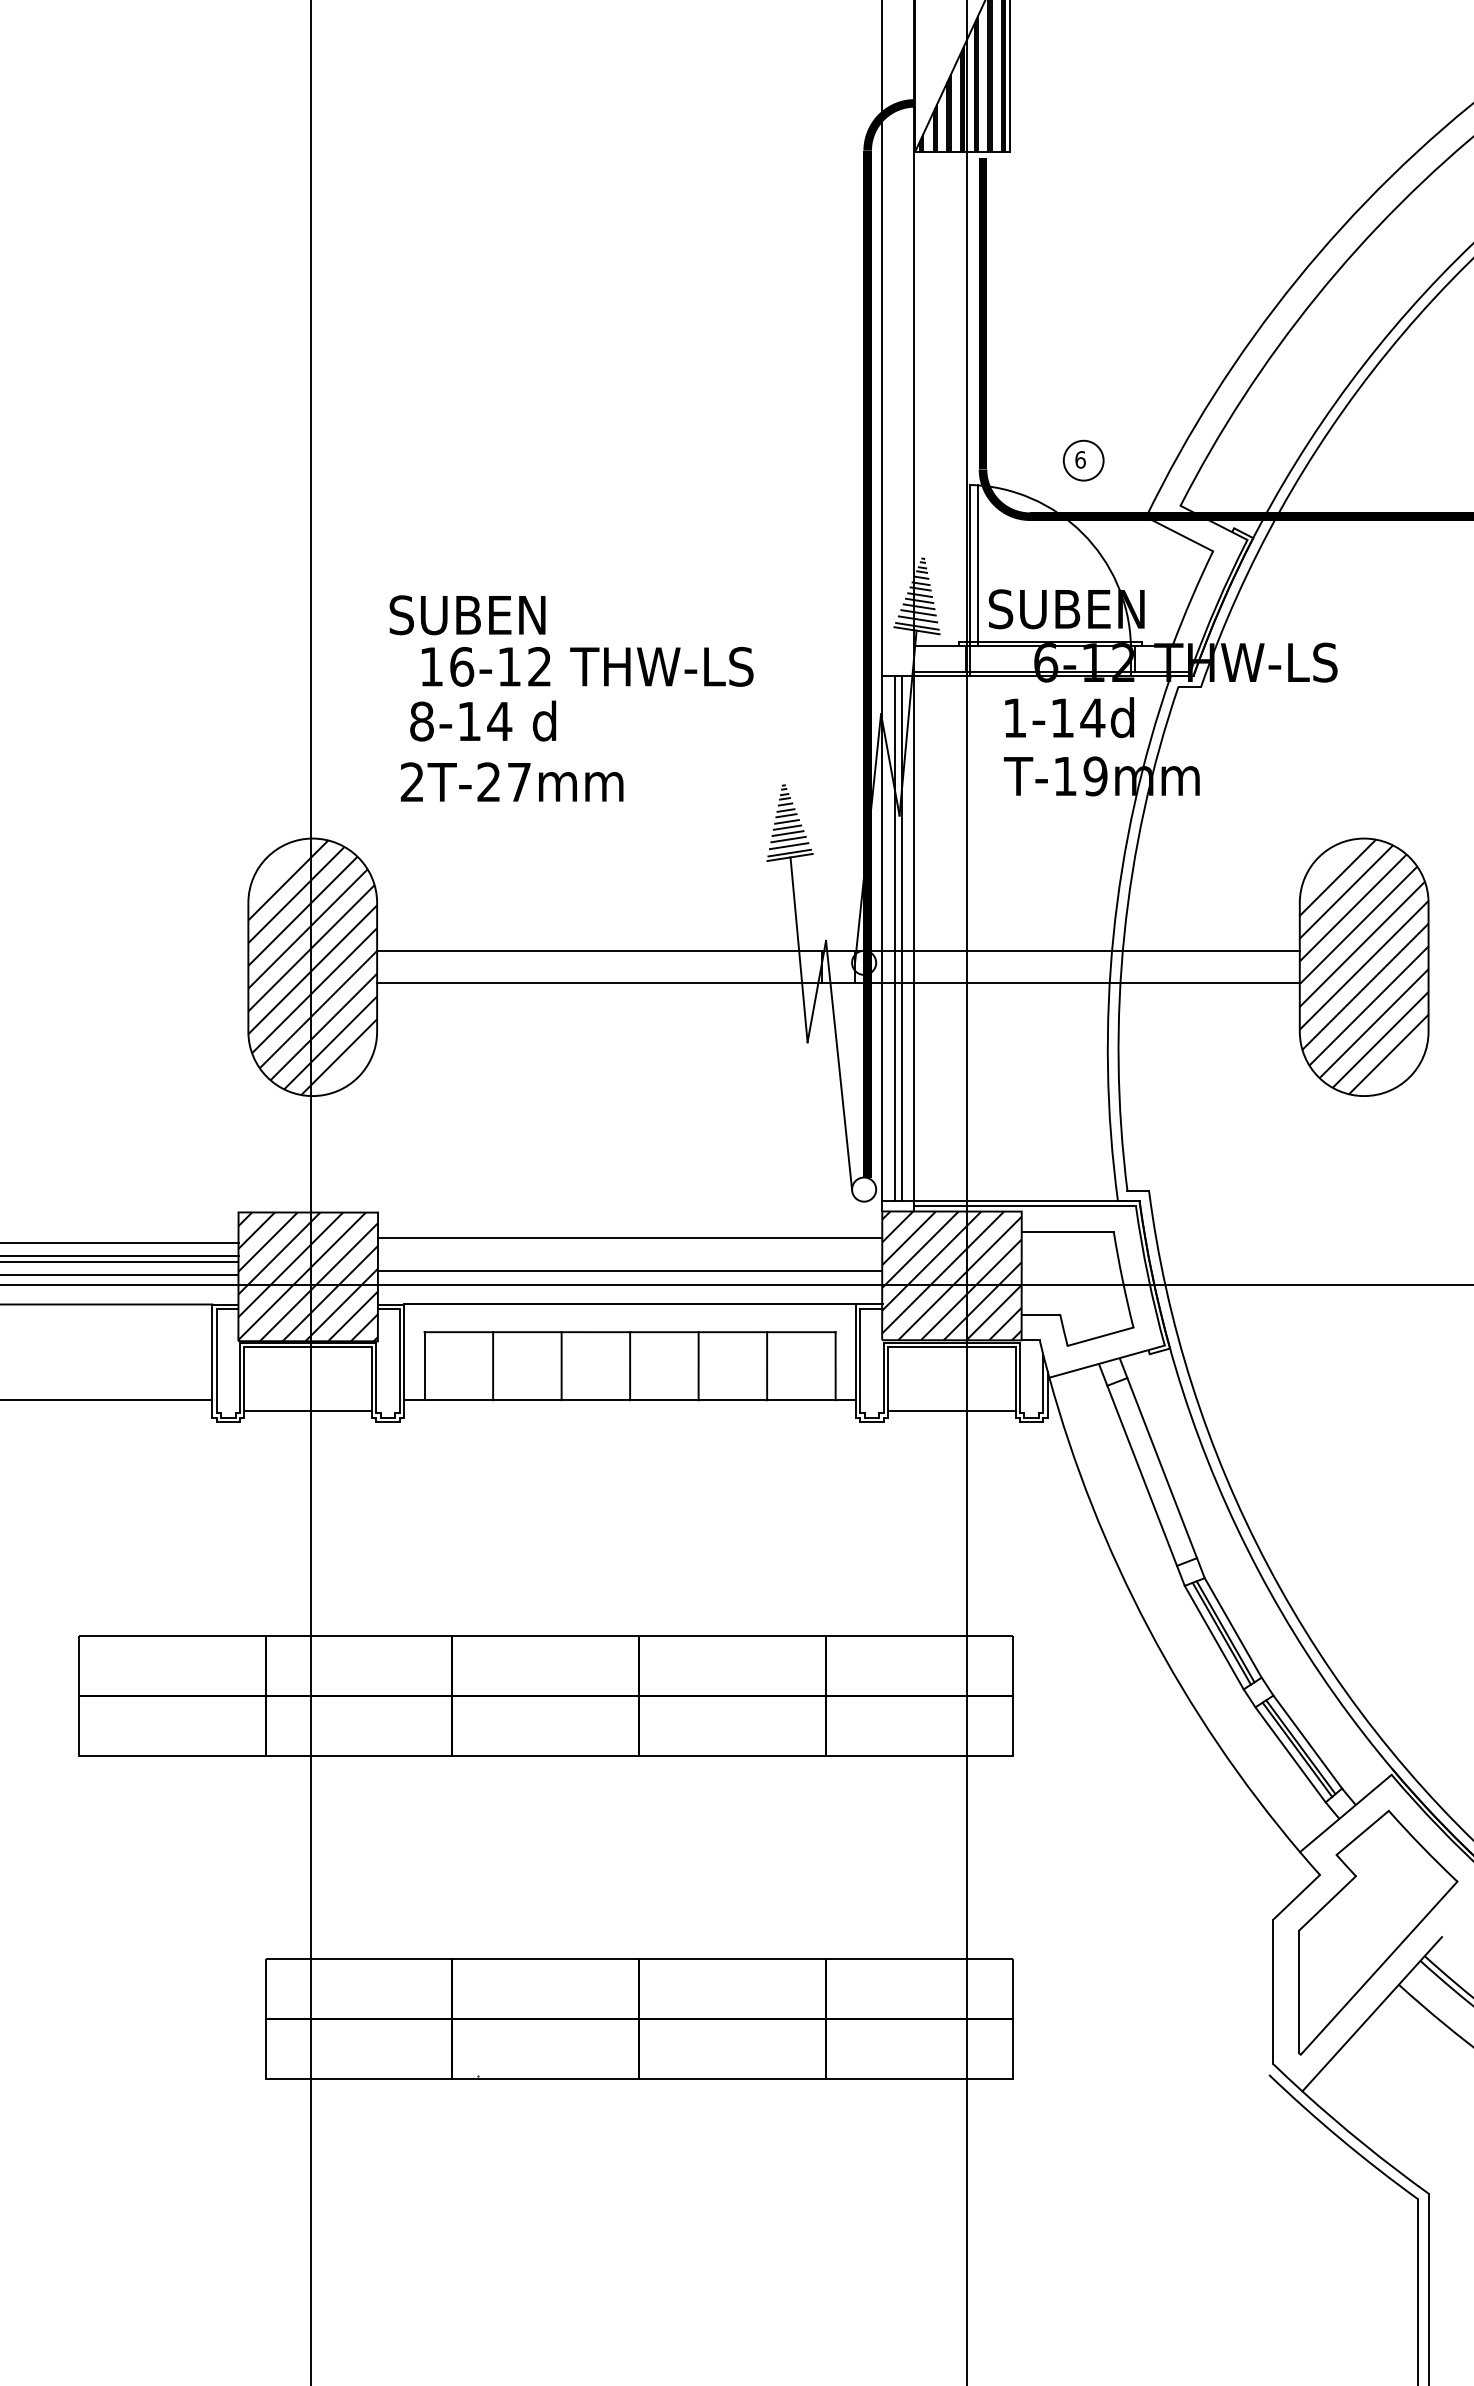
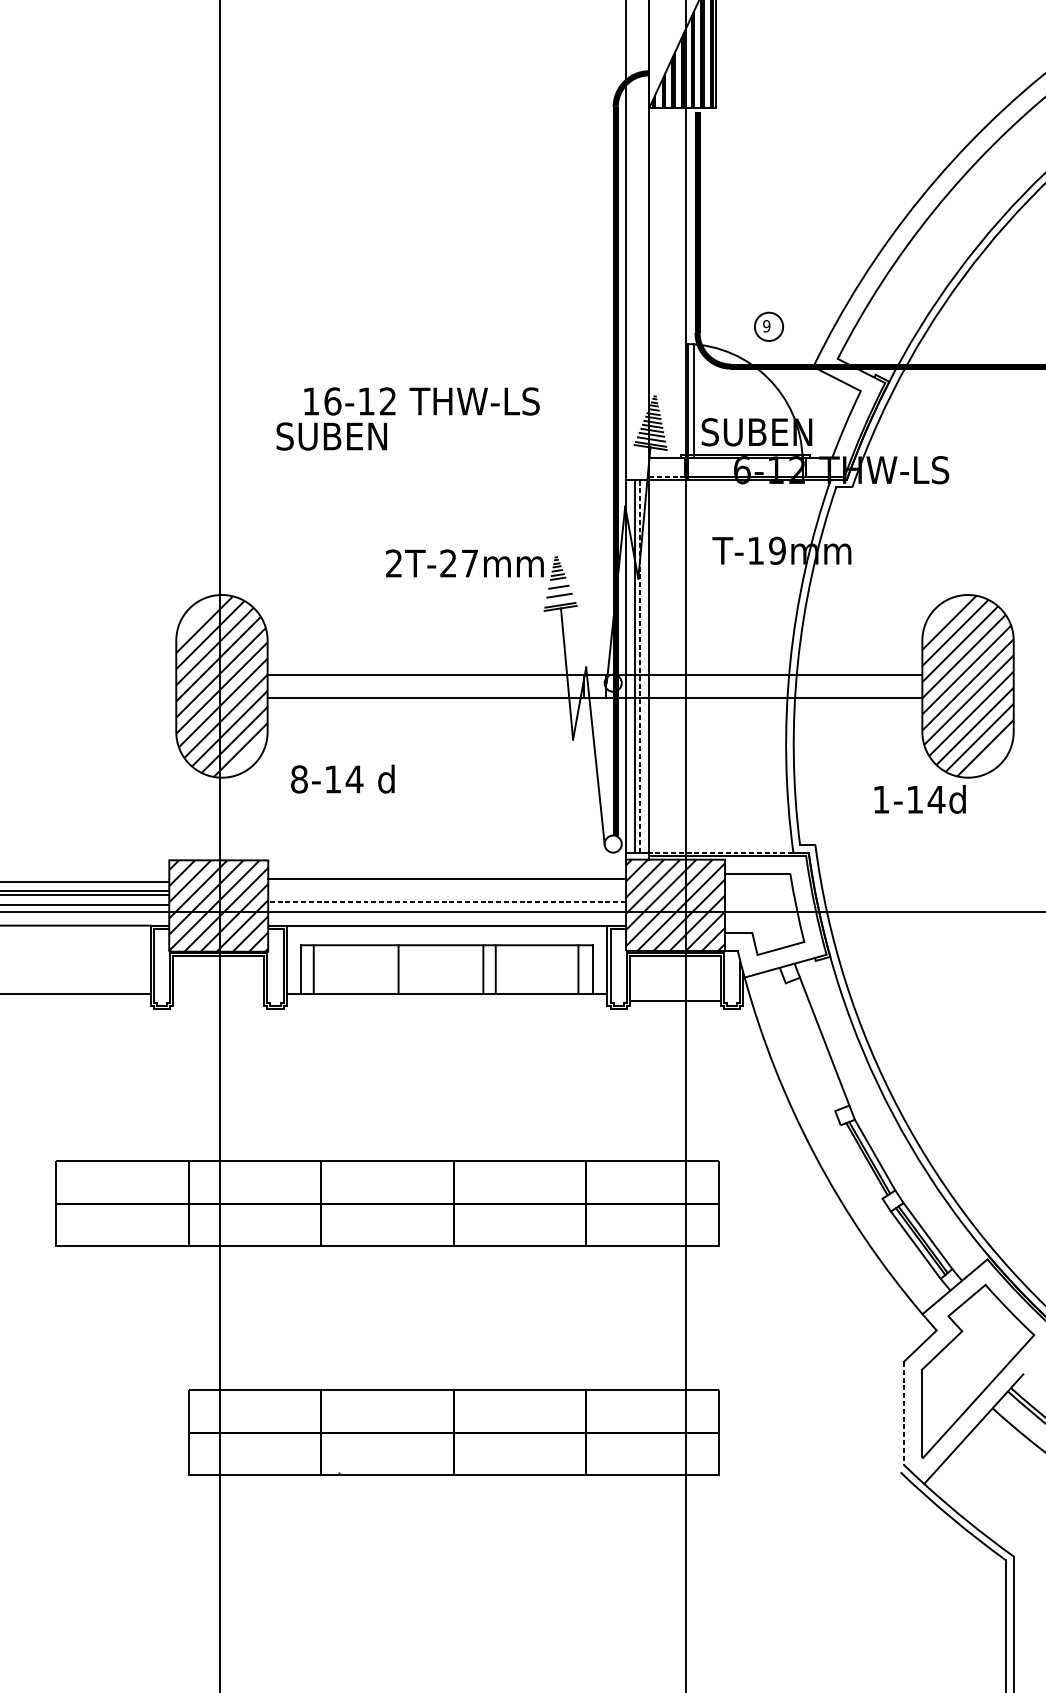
text: (1080, 459) -> (766, 326), 6 -> 9
text: (587, 666) -> (421, 401), moved
line: (940, 671) -> (667, 476), solid -> dashed
text: (1069, 717) -> (920, 799), moved
text: (483, 720) -> (343, 778), moved
text: (511, 781) -> (464, 563), moved
line: (786, 821) -> (558, 582), removed
line: (787, 833) -> (558, 591), removed
line: (788, 846) -> (559, 600), removed
line: (901, 938) -> (639, 665), solid -> dashed
line: (1027, 1201) -> (729, 852), solid -> dashed
line: (629, 1270) -> (446, 901), solid -> dashed
line: (493, 1366) -> (314, 969), moved
line: (630, 1366) -> (483, 969), moved
line: (767, 1366) -> (578, 969), moved
line: (308, 1411) -> (218, 1001), removed
line: (1142, 1475) -> (810, 1046), removed
line: (1213, 1637) -> (861, 1161), removed
line: (1273, 1992) -> (903, 1413), solid -> dashed

